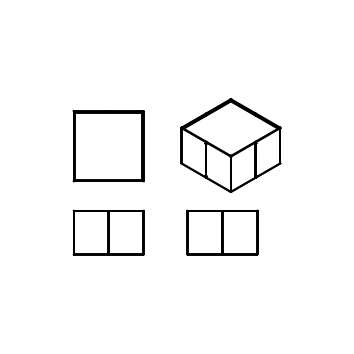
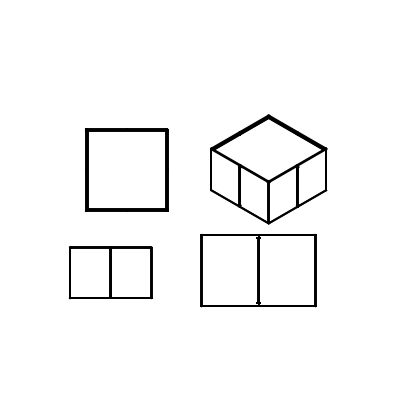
part: (108, 232) -> (110, 272), moved
part: (222, 232) -> (258, 270), size x1.4

